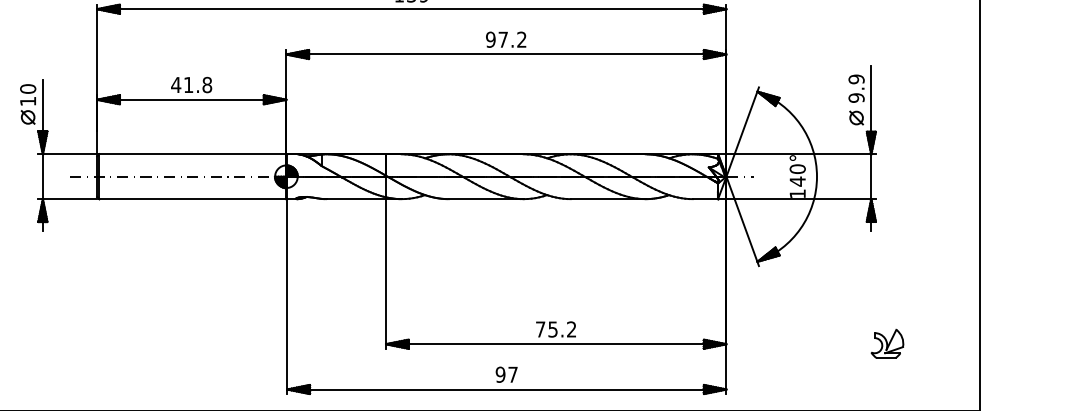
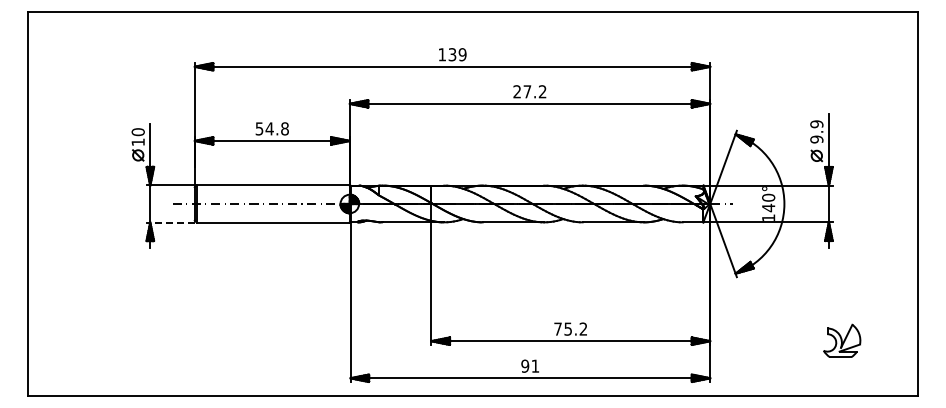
text: (491, 39) -> (517, 91), 97.2 -> 27.2
text: (182, 84) -> (264, 128), 41.8 -> 54.8
line: (69, 199) -> (172, 222), solid -> dashed
part: (886, 343) -> (841, 340), size x1.4
text: (513, 373) -> (535, 365), 97 -> 91

